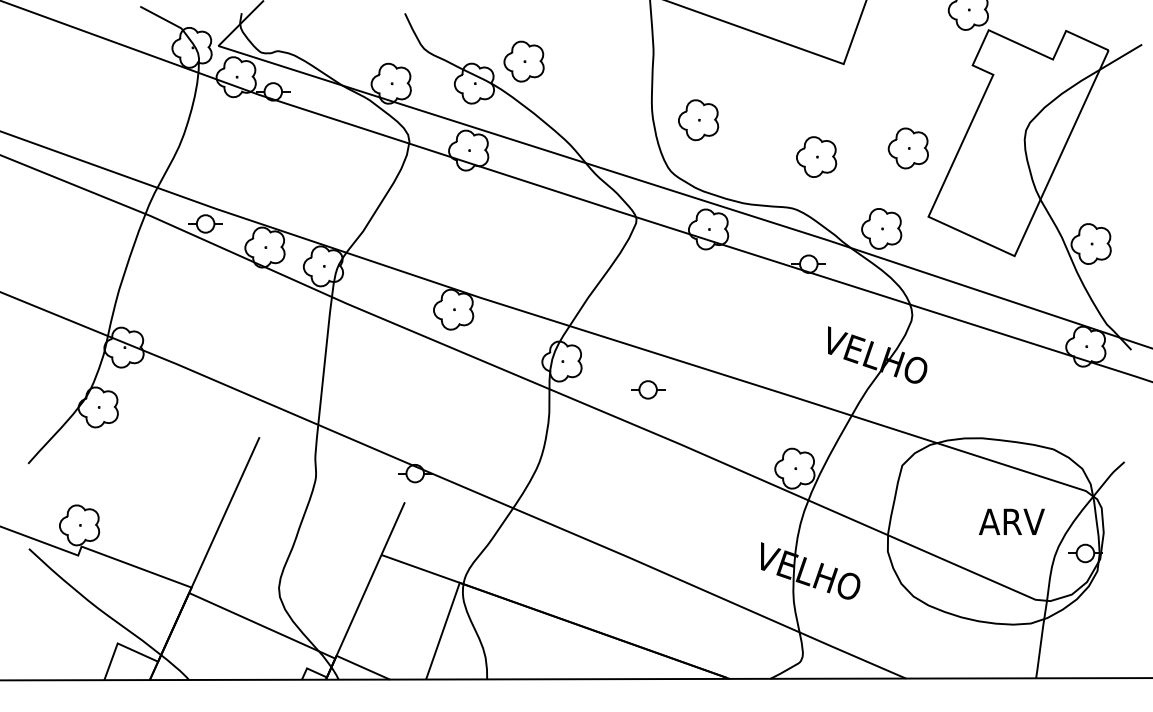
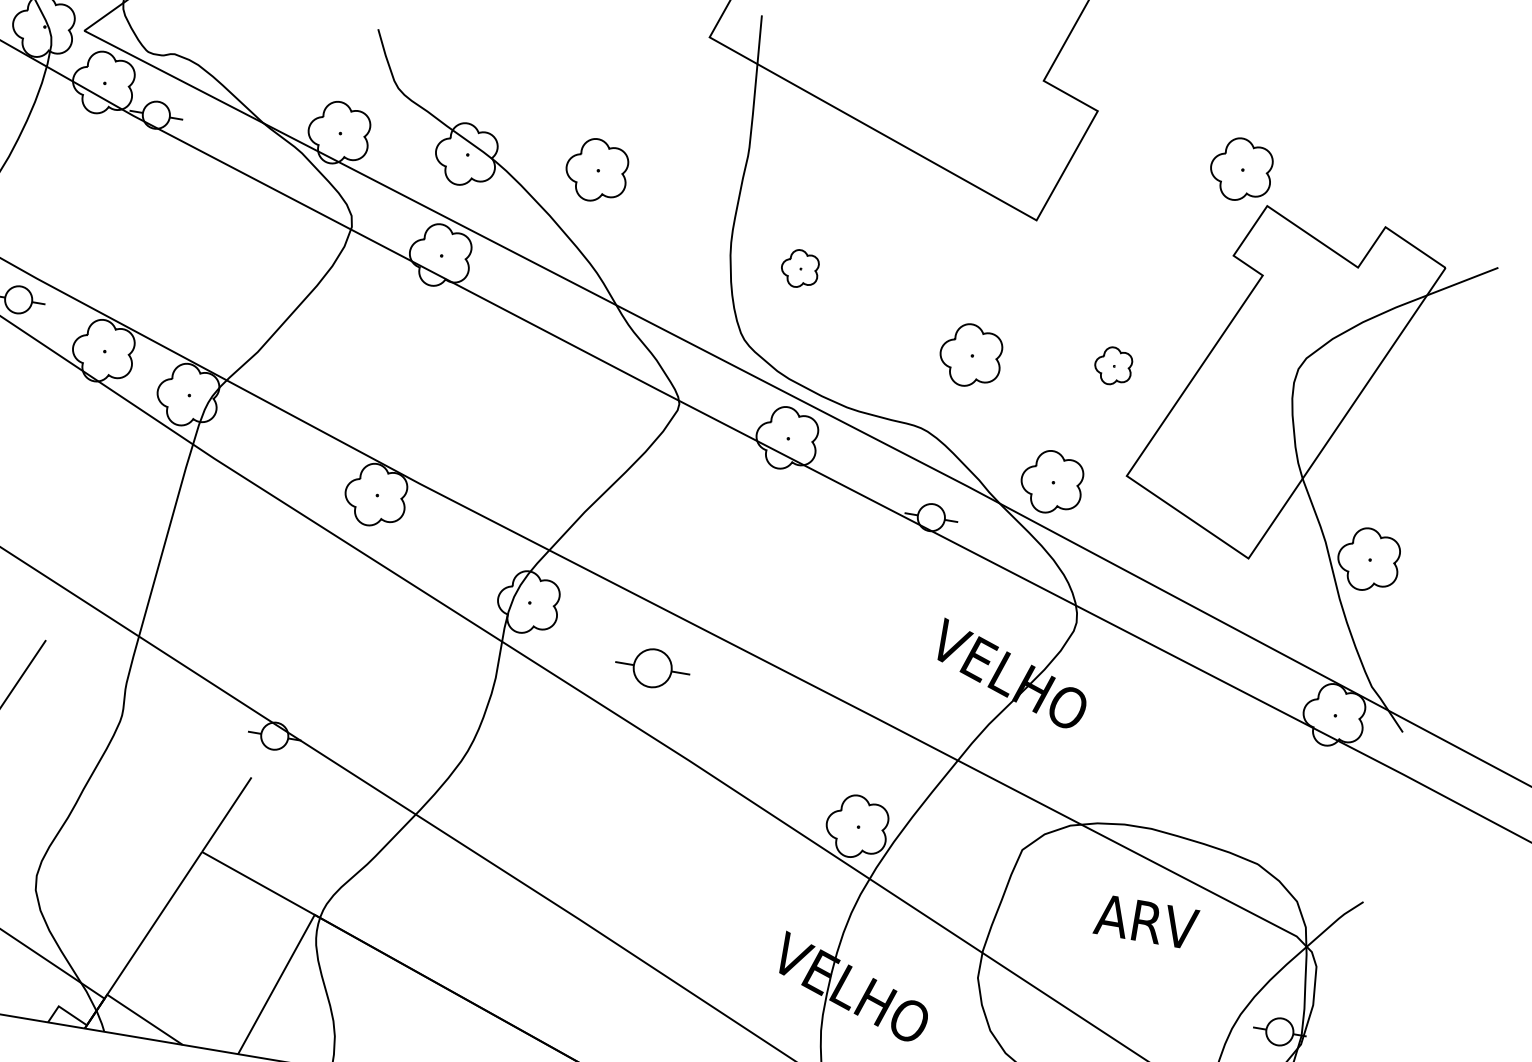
part: (523, 61) -> (596, 170), moved
part: (698, 120) -> (799, 269), size x0.6
part: (907, 148) -> (1112, 366), size x0.6
part: (648, 389) -> (653, 667), size x1.4
text: (1011, 521) -> (1145, 921), moved

